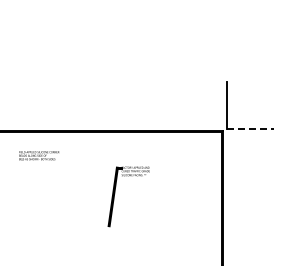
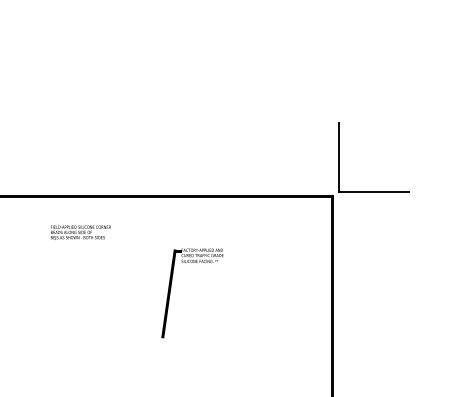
line: (251, 128) -> (375, 191), dashed -> solid
text: (39, 155) -> (81, 232), moved

